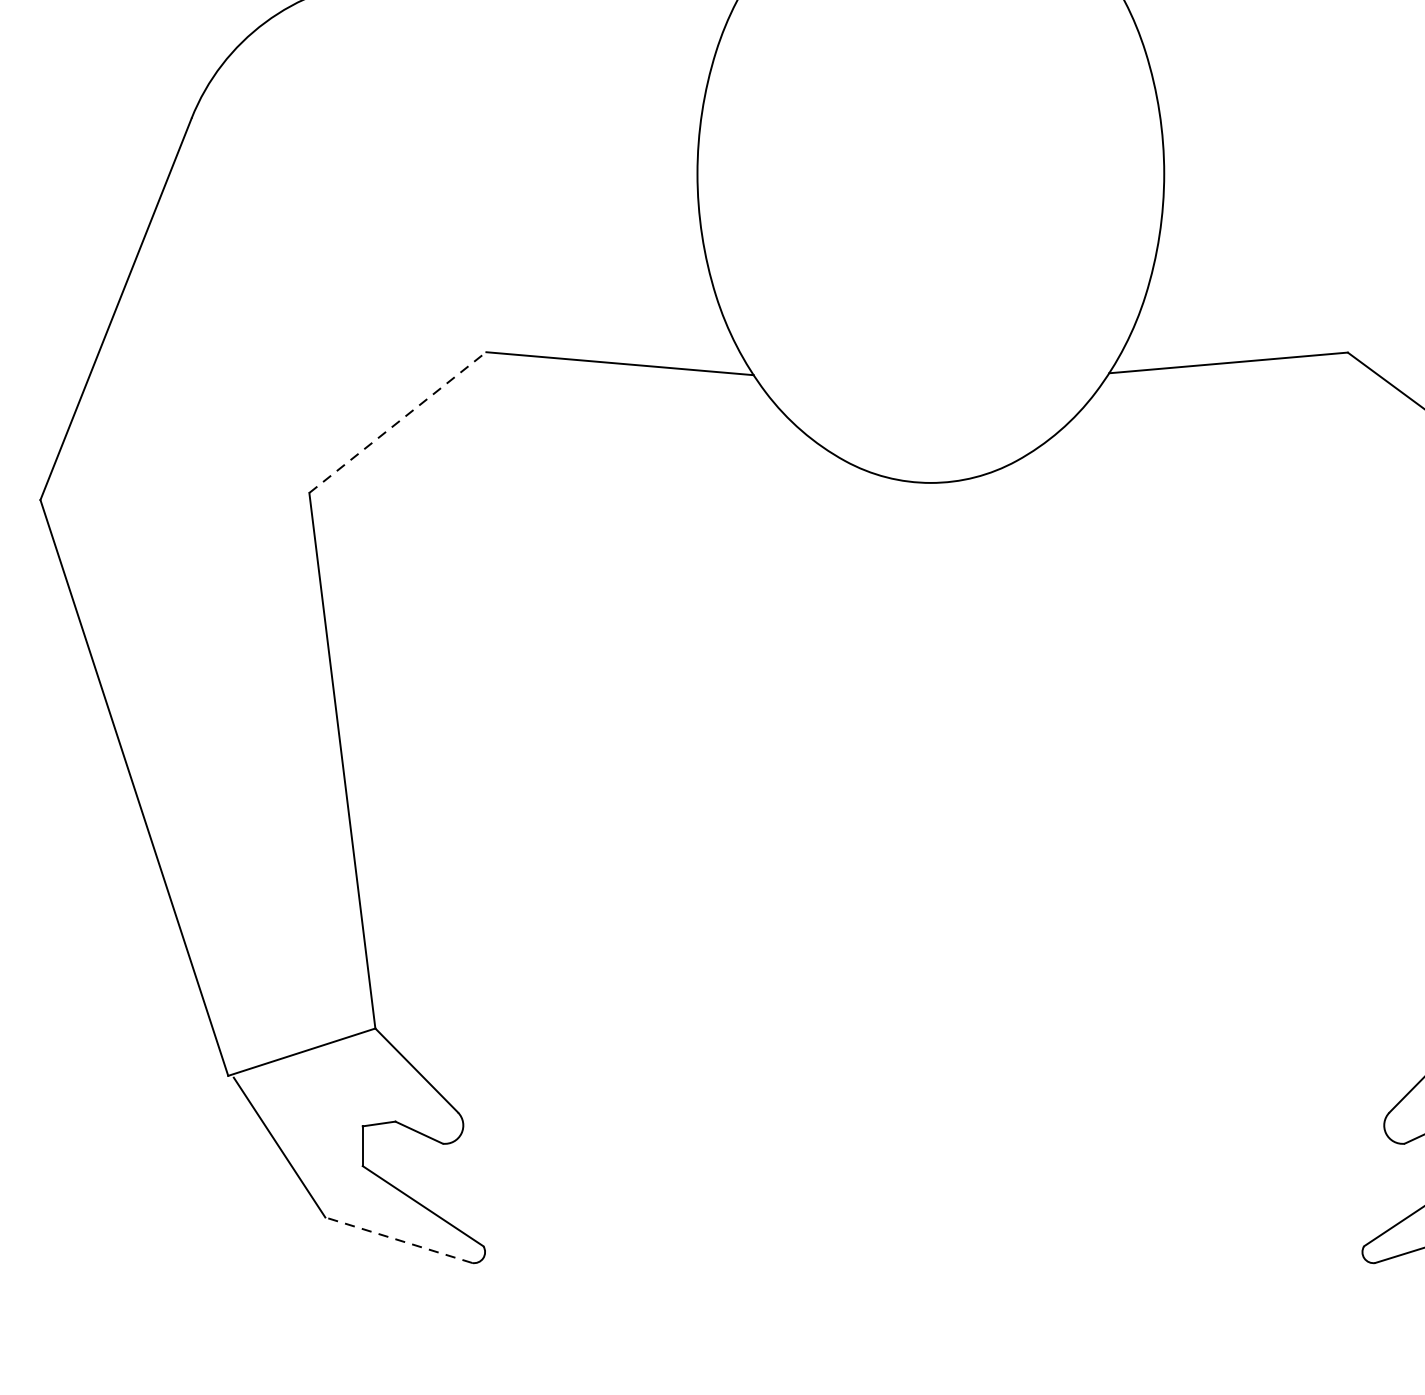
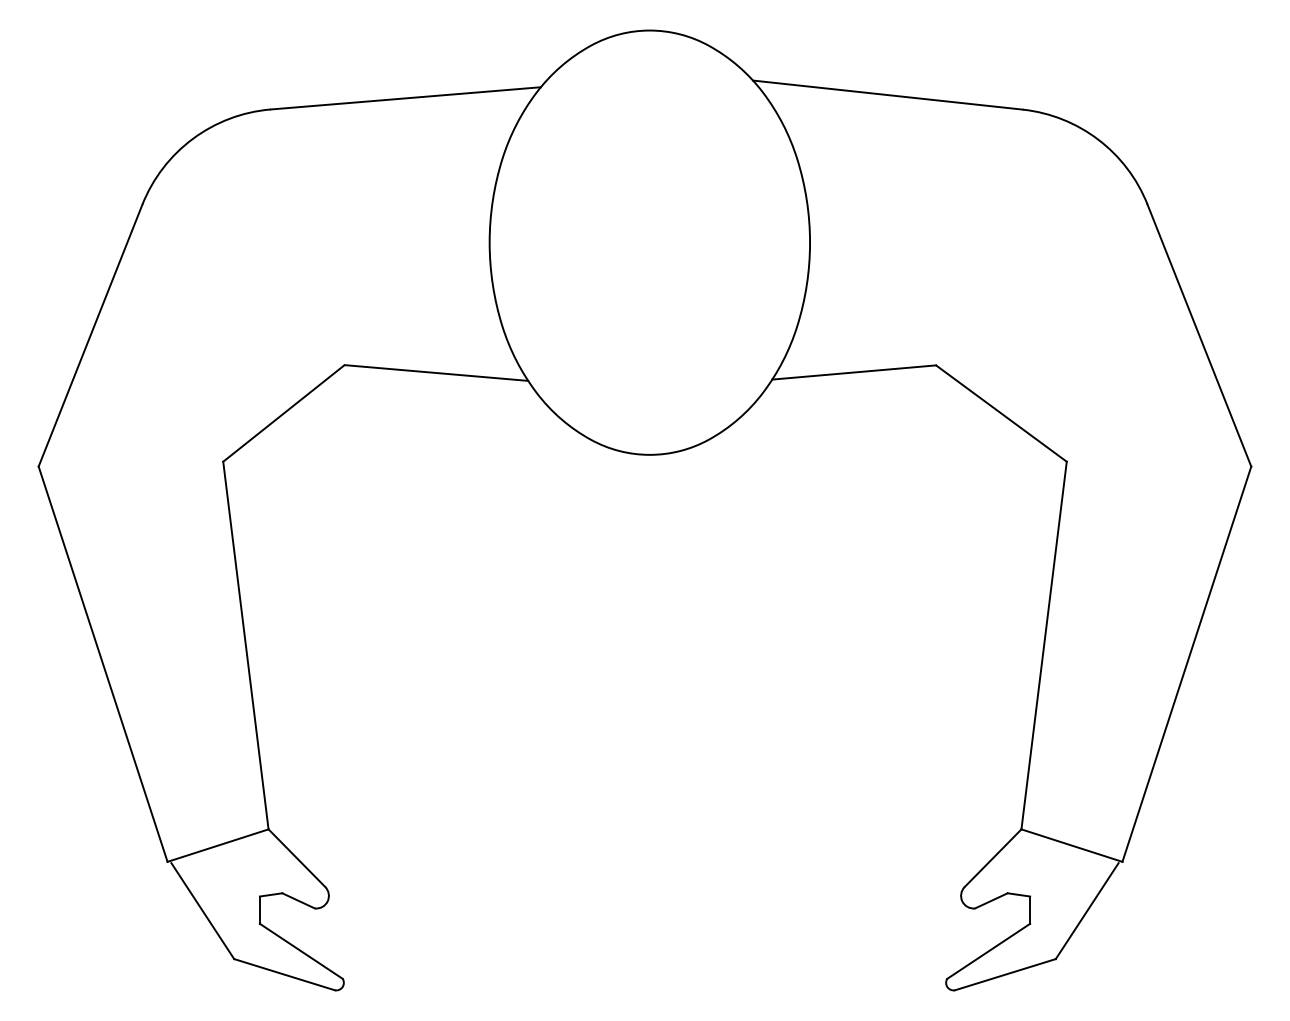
line: (398, 422) -> (284, 413), dashed -> solid
line: (398, 1239) -> (284, 974), dashed -> solid

